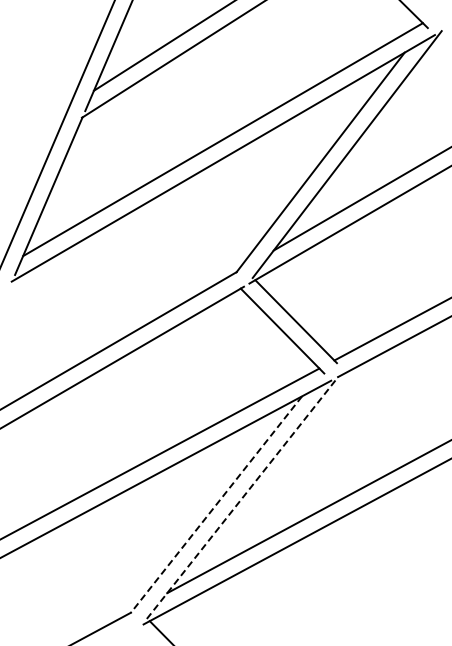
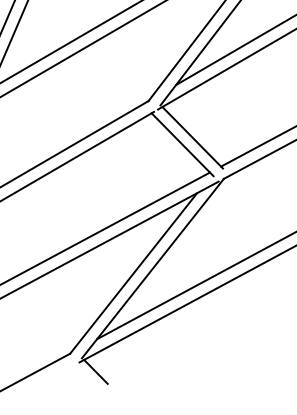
line: (242, 497) -> (152, 268), dashed -> solid
line: (216, 505) -> (133, 274), dashed -> solid

